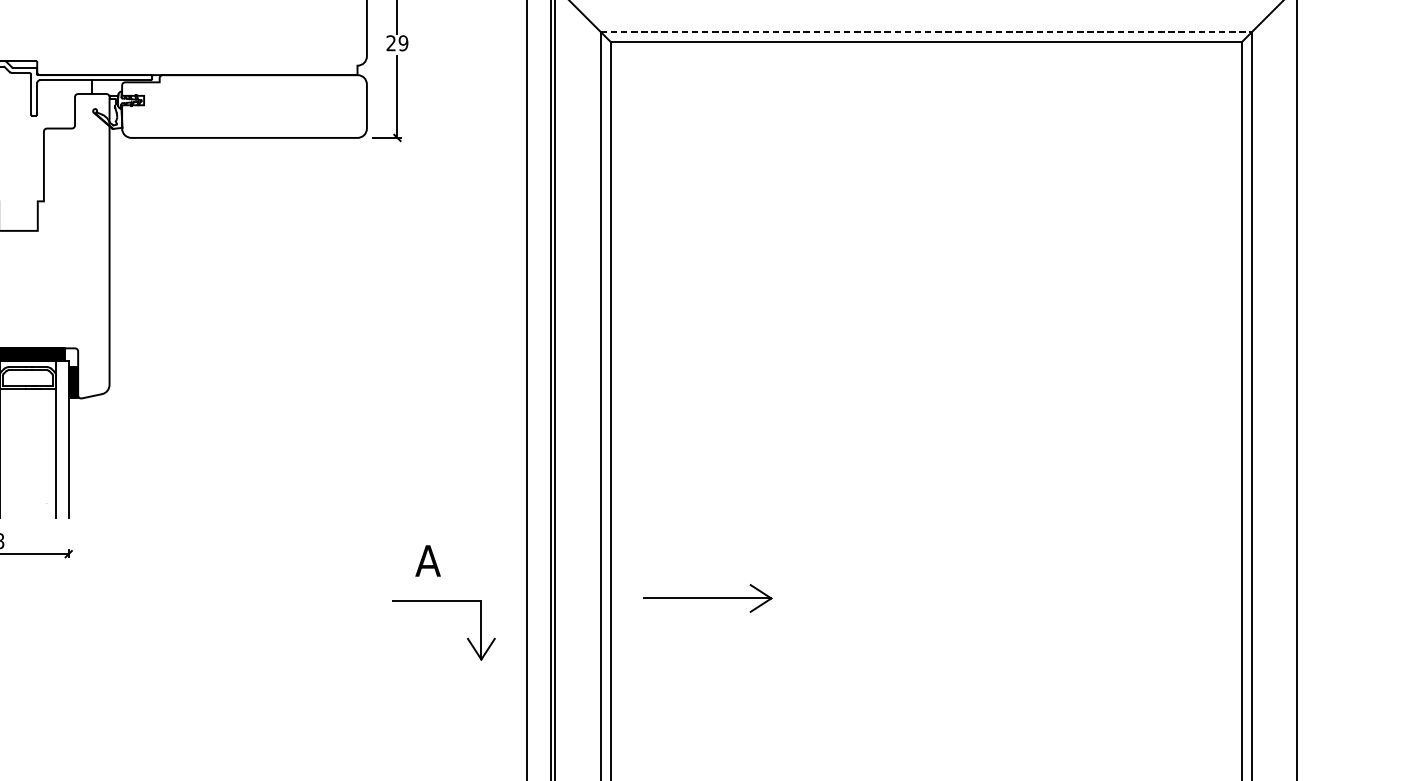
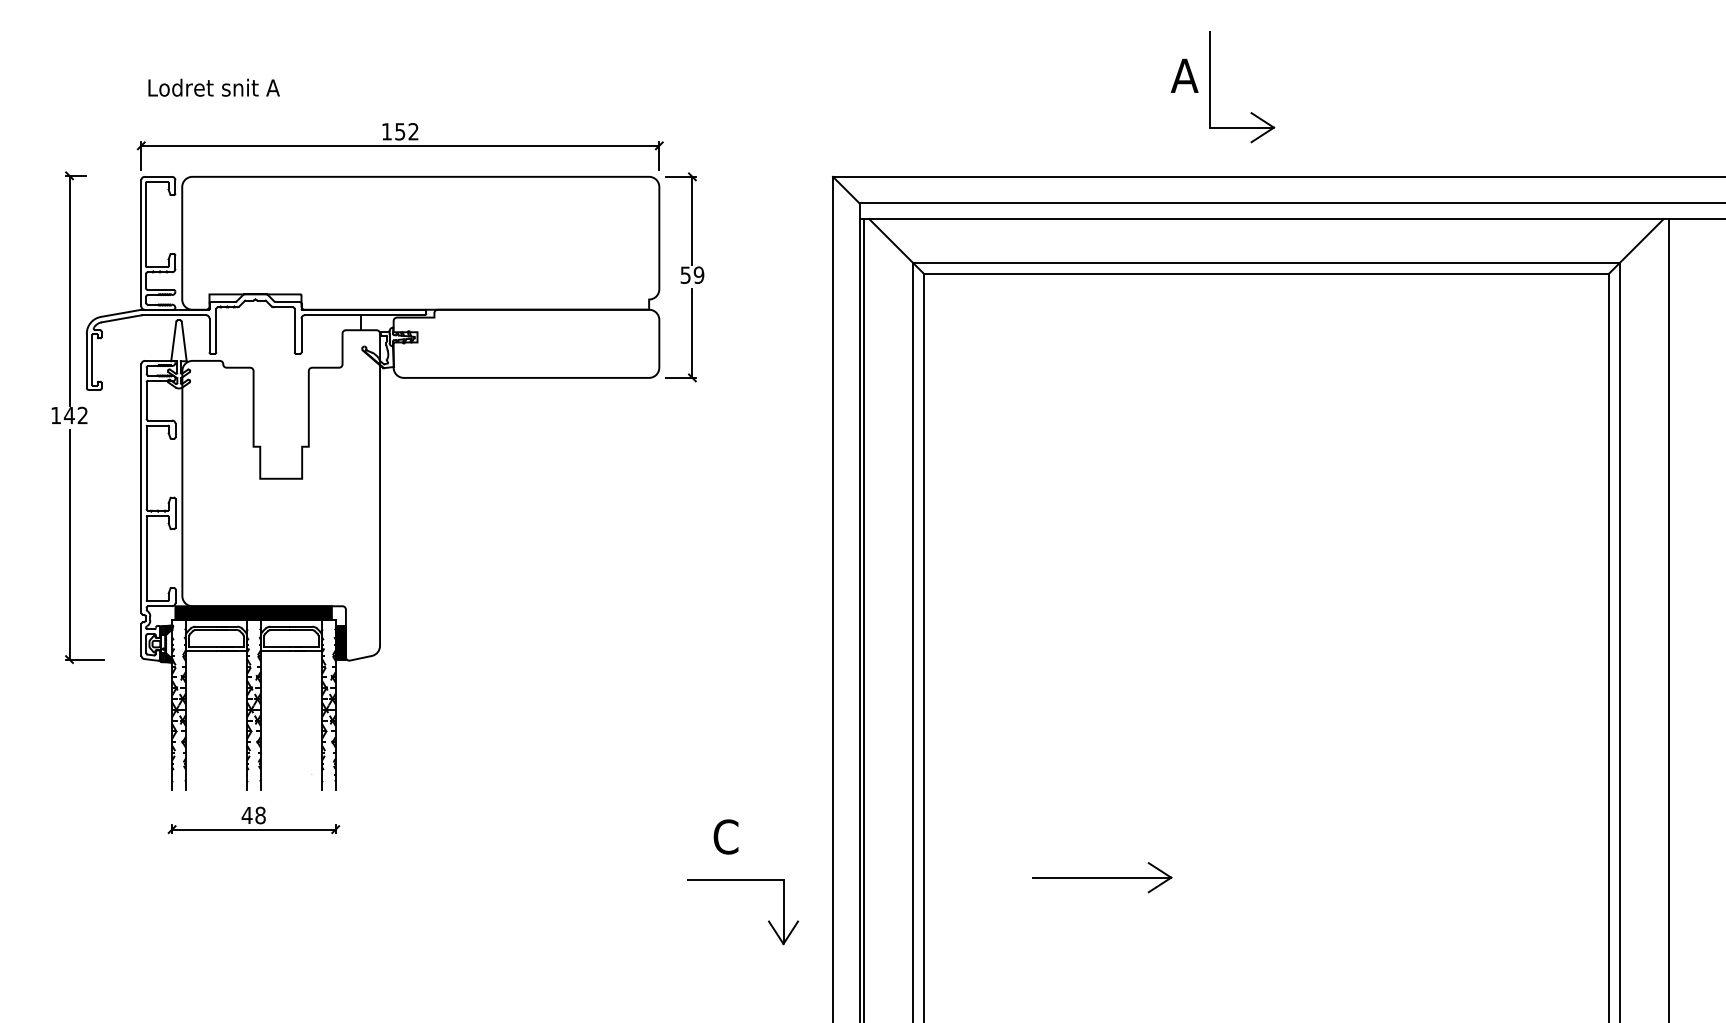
line: (926, 31) -> (1266, 262), dashed -> solid
text: (391, 42) -> (685, 274), 29 -> 59
hatch: (62, 440) -> (328, 706), added
text: (427, 560) -> (725, 836), A -> C
part: (708, 598) -> (1102, 877), moved

